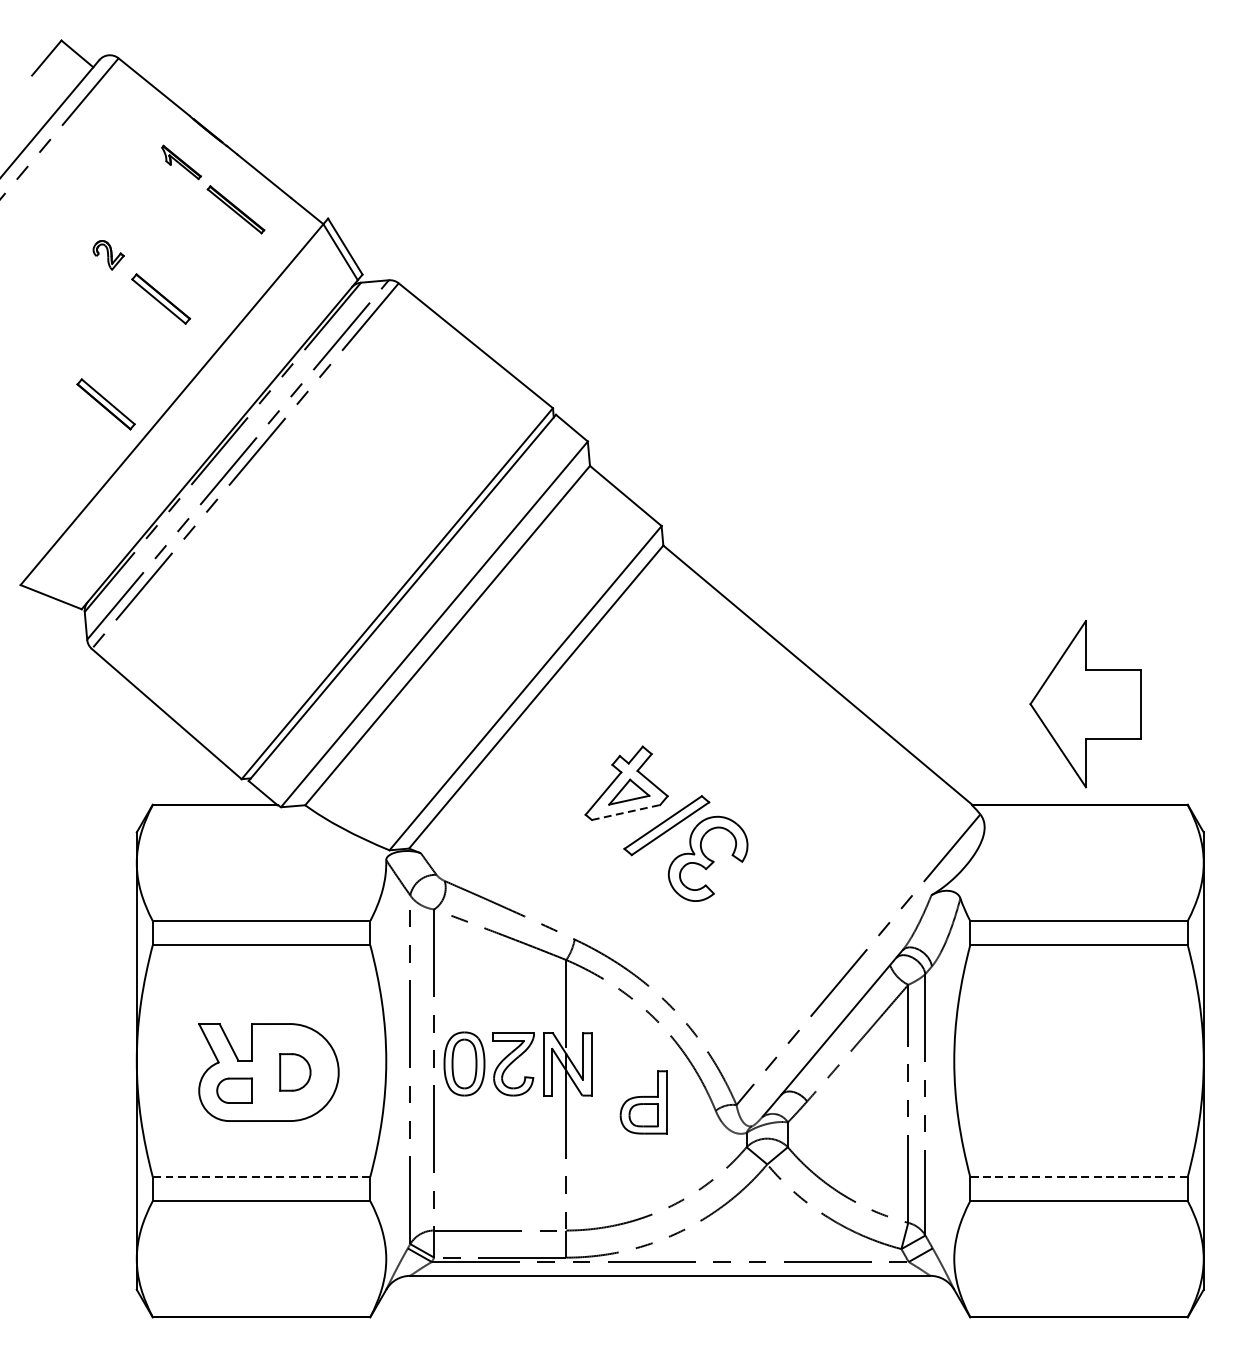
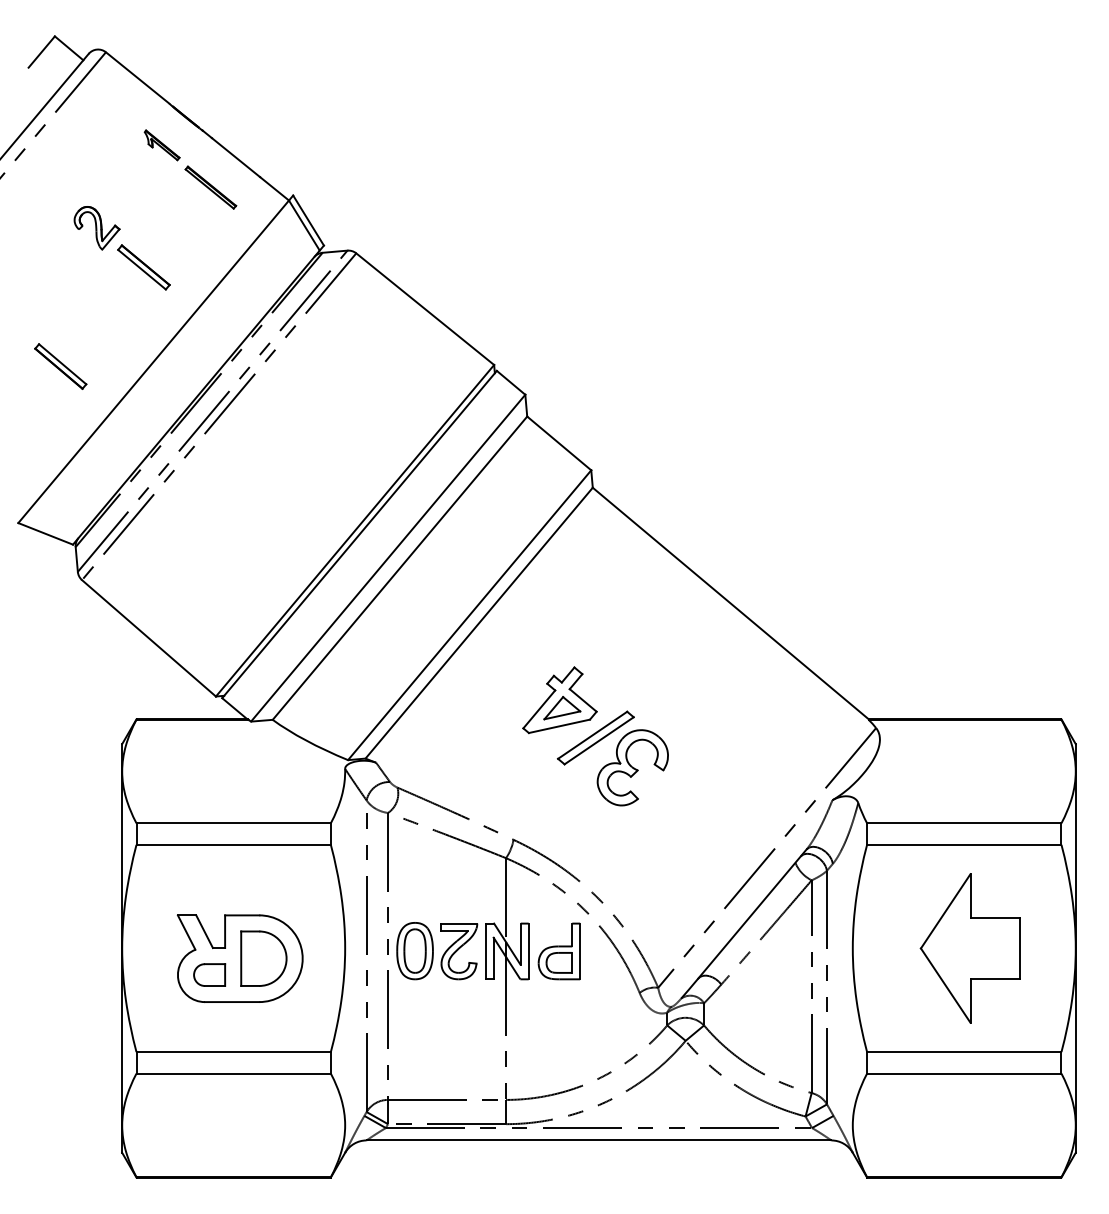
part: (108, 255) -> (96, 228), size x1.67
part: (105, 404) -> (60, 366), moved
part: (1084, 704) -> (969, 948), moved
line: (626, 812) -> (559, 726), dashed -> solid
part: (294, 1072) -> (263, 958), size x1.67
part: (642, 1102) -> (558, 951), moved
line: (261, 1177) -> (233, 1052), dashed -> solid
line: (1078, 1177) -> (963, 1052), dashed -> solid

